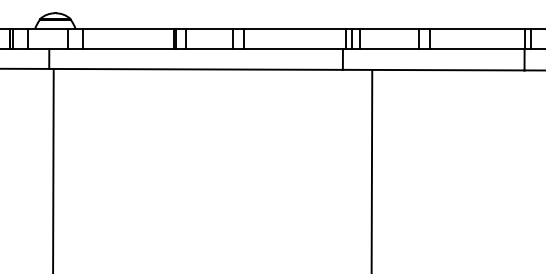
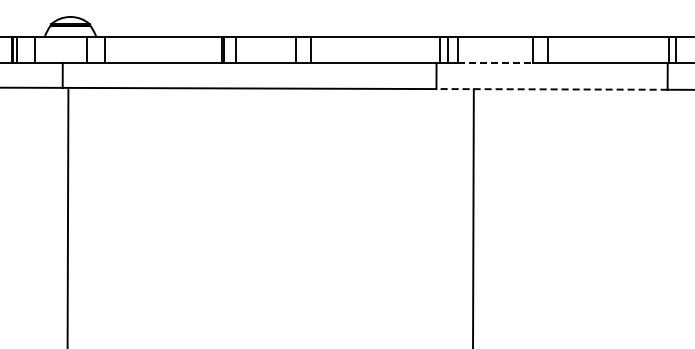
line: (389, 49) -> (495, 62), solid -> dashed
line: (434, 70) -> (552, 89), solid -> dashed

